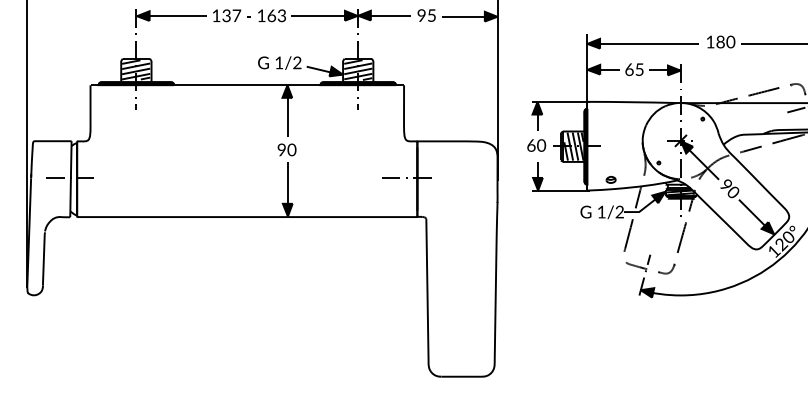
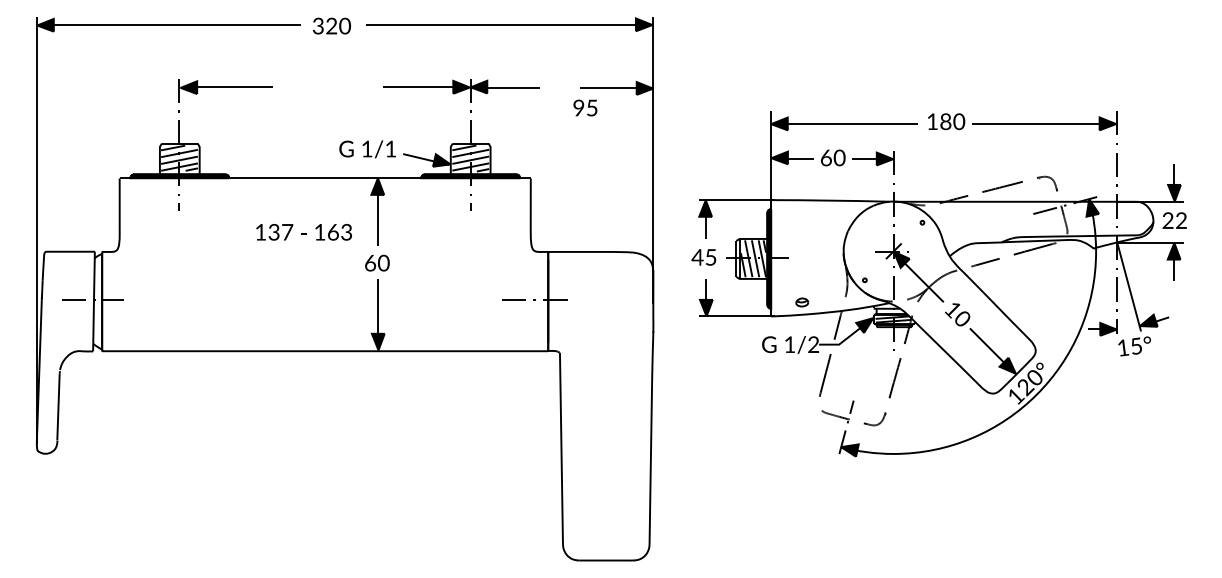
text: (249, 15) -> (303, 232), moved
text: (426, 15) -> (585, 107), moved
text: (297, 62) -> (390, 148), 1/2 -> 1/1
text: (639, 69) -> (839, 157), 65 -> 60
text: (535, 145) -> (703, 257), 60 -> 45
text: (281, 149) -> (370, 262), 90 -> 60
text: (725, 185) -> (952, 309), 90 -> 10

